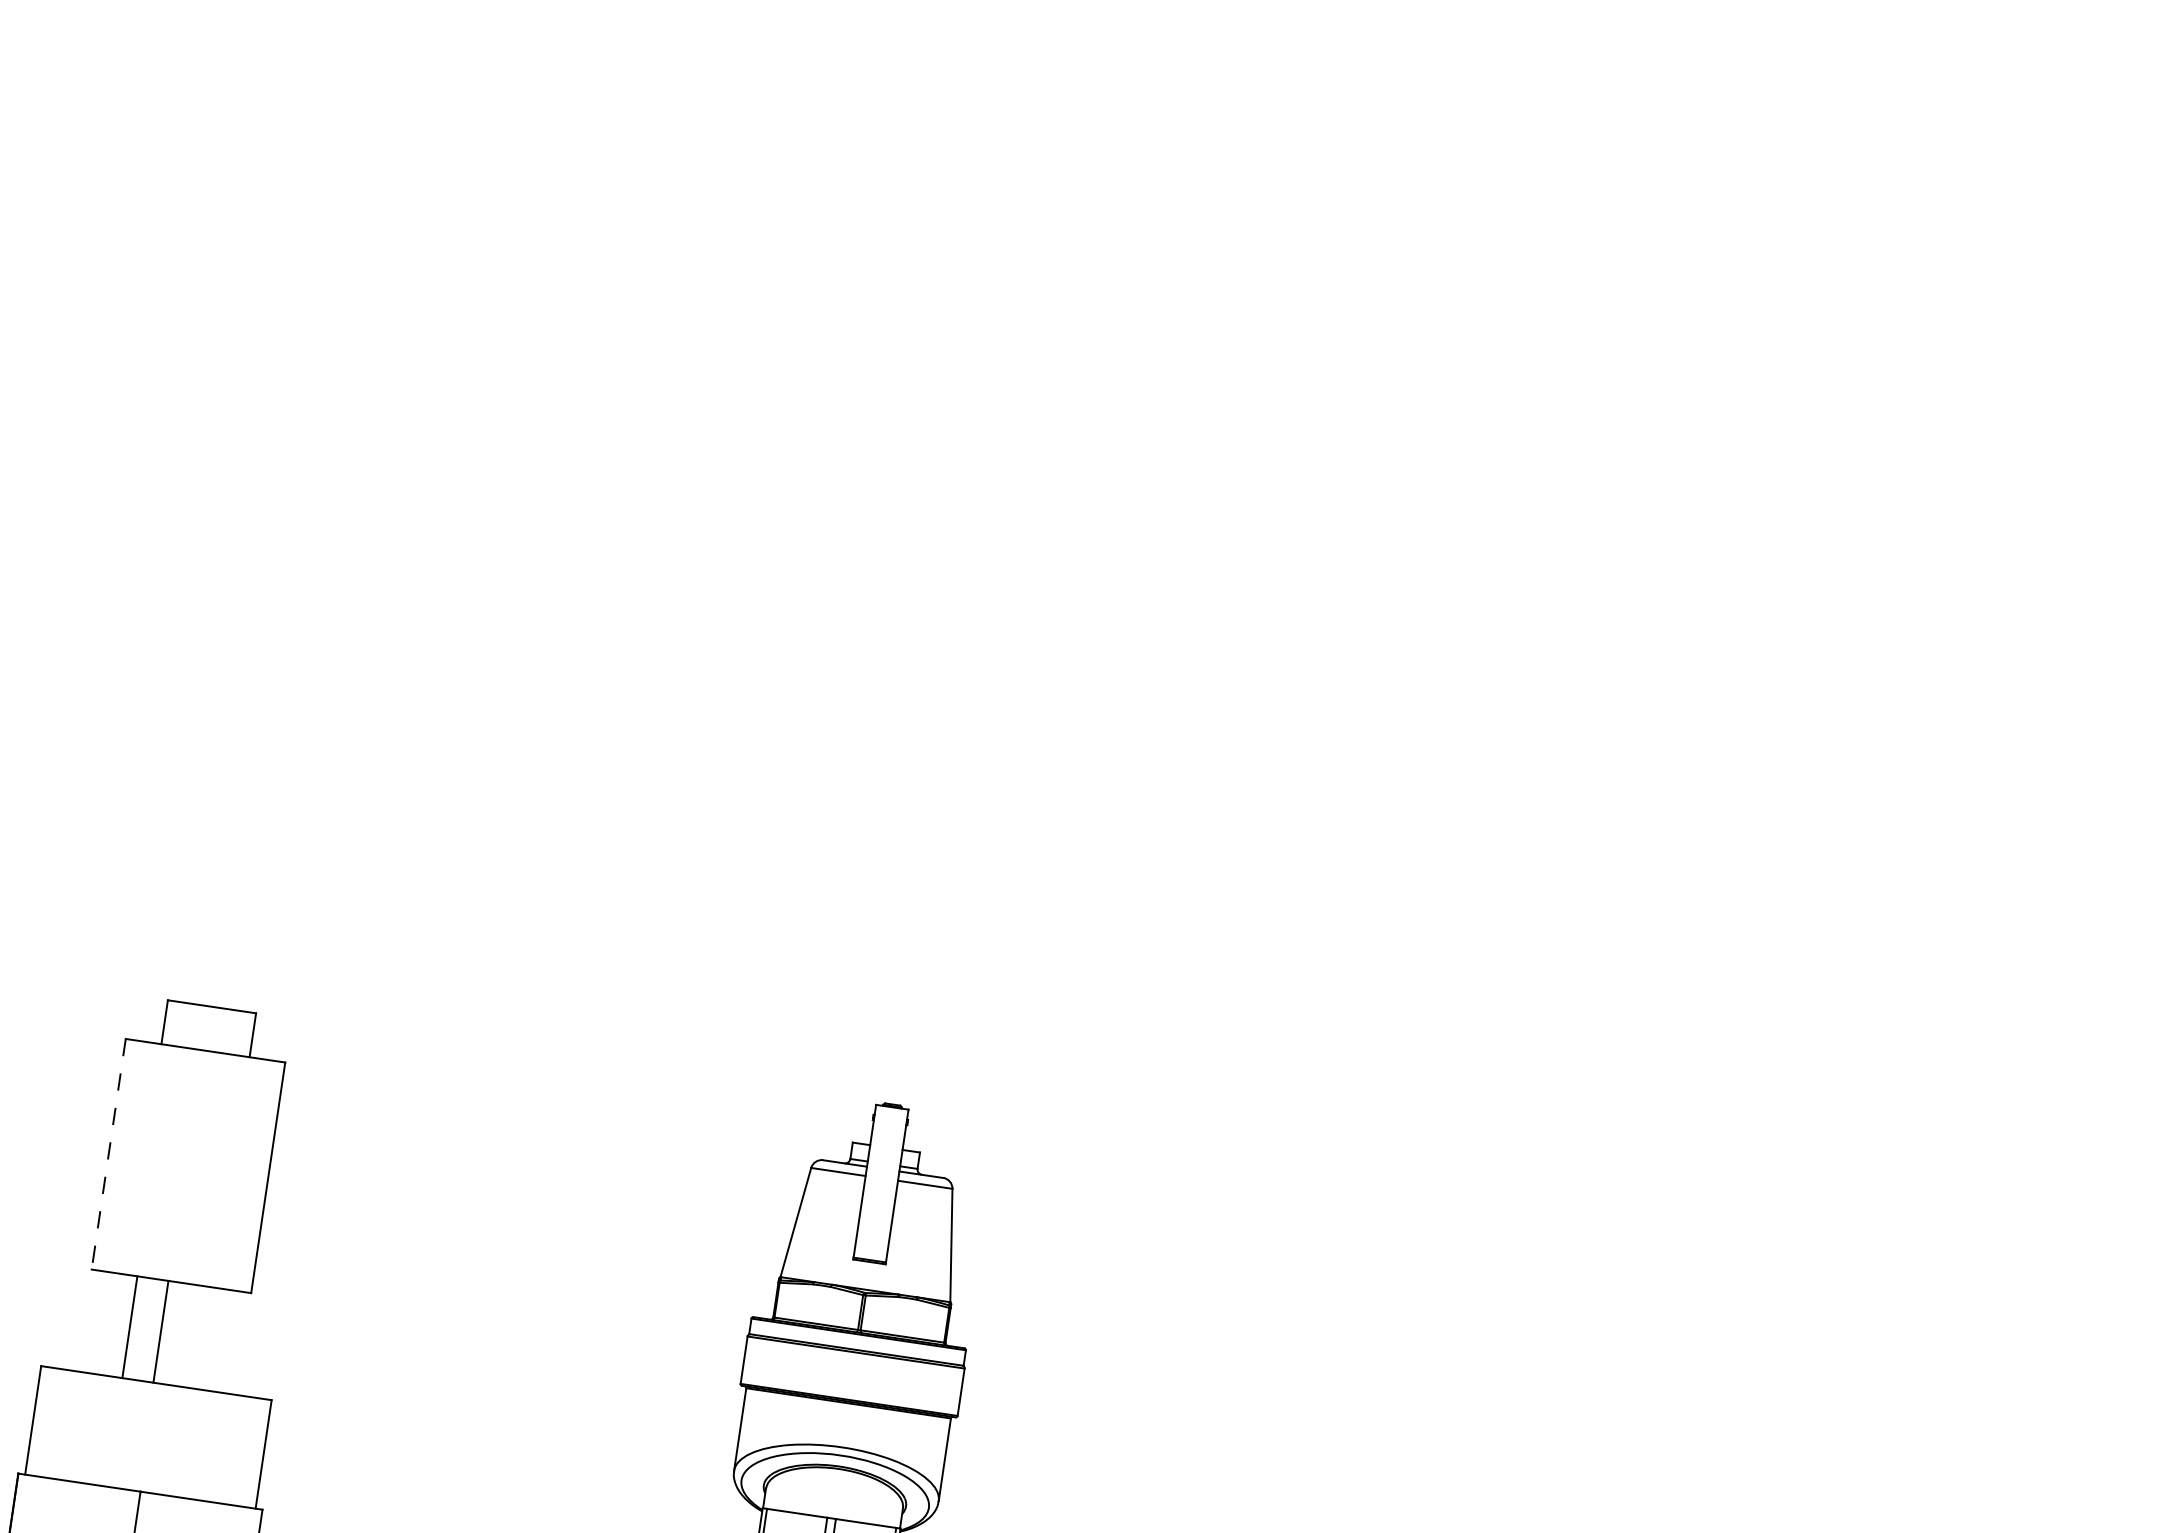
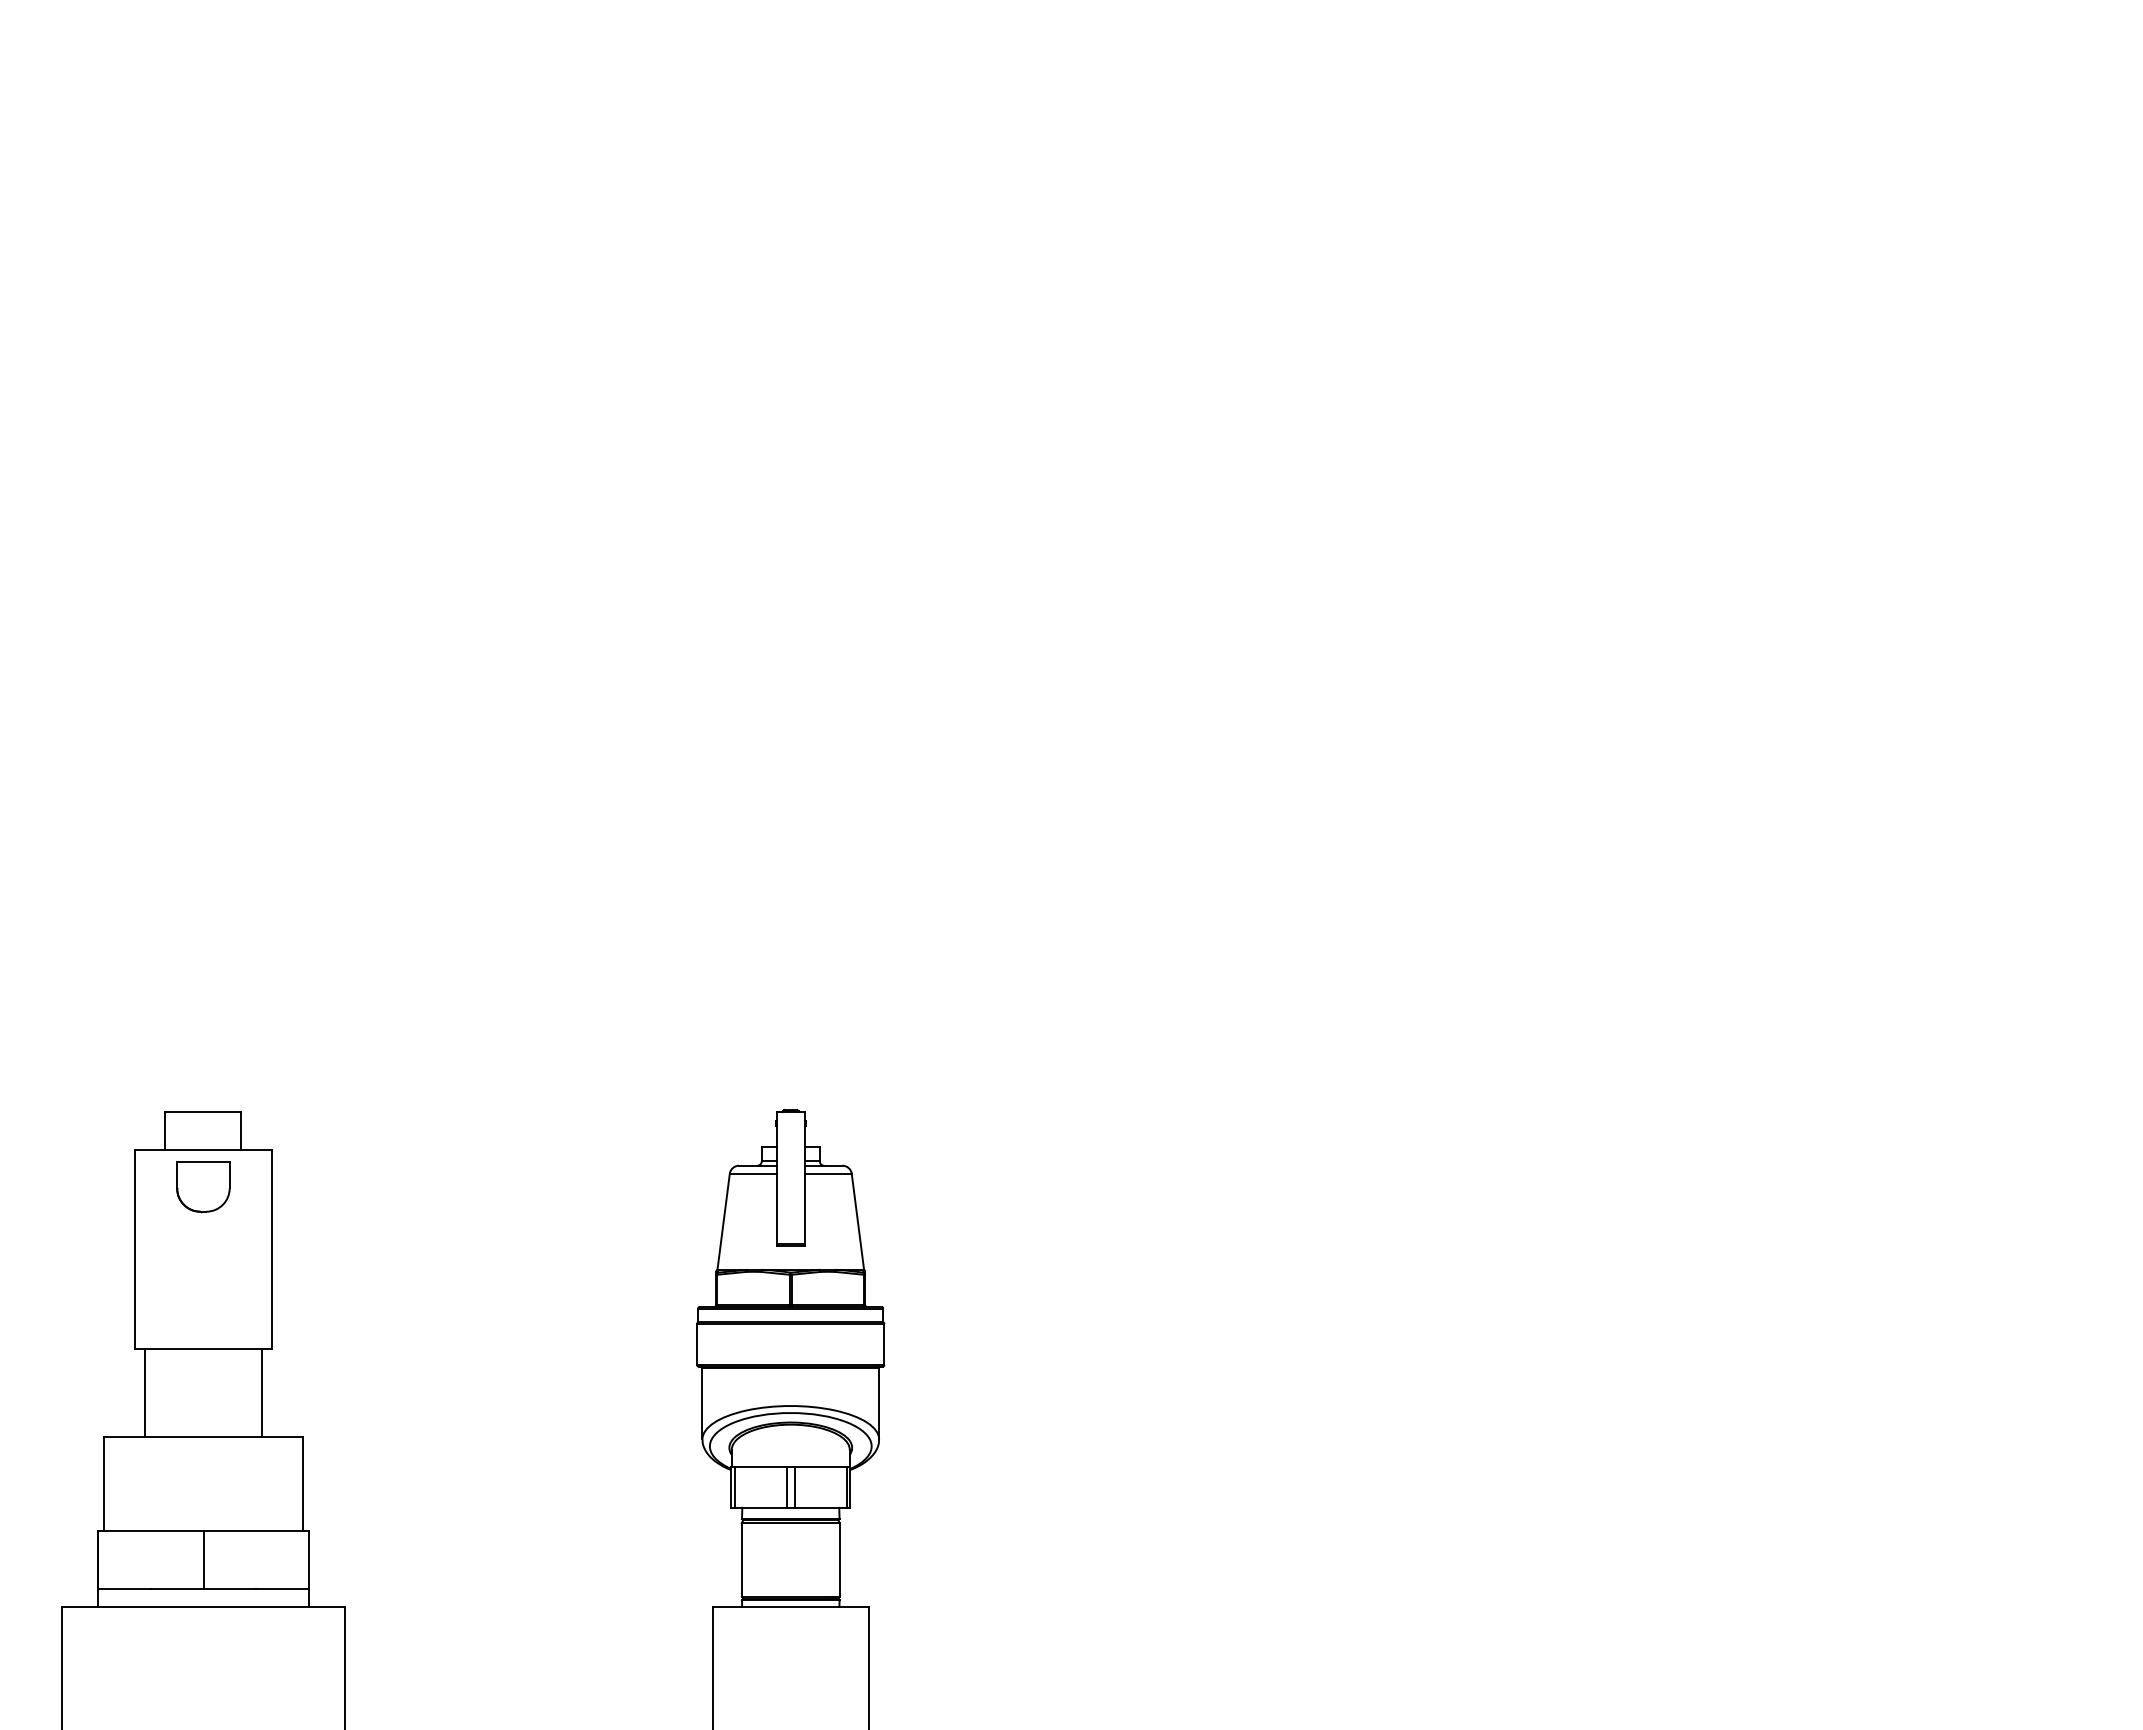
part: (199, 1093) -> (203, 1187), added
line: (108, 1153) -> (134, 1249), dashed -> solid
line: (129, 1327) -> (261, 1393), moved
line: (160, 1331) -> (144, 1393), moved

